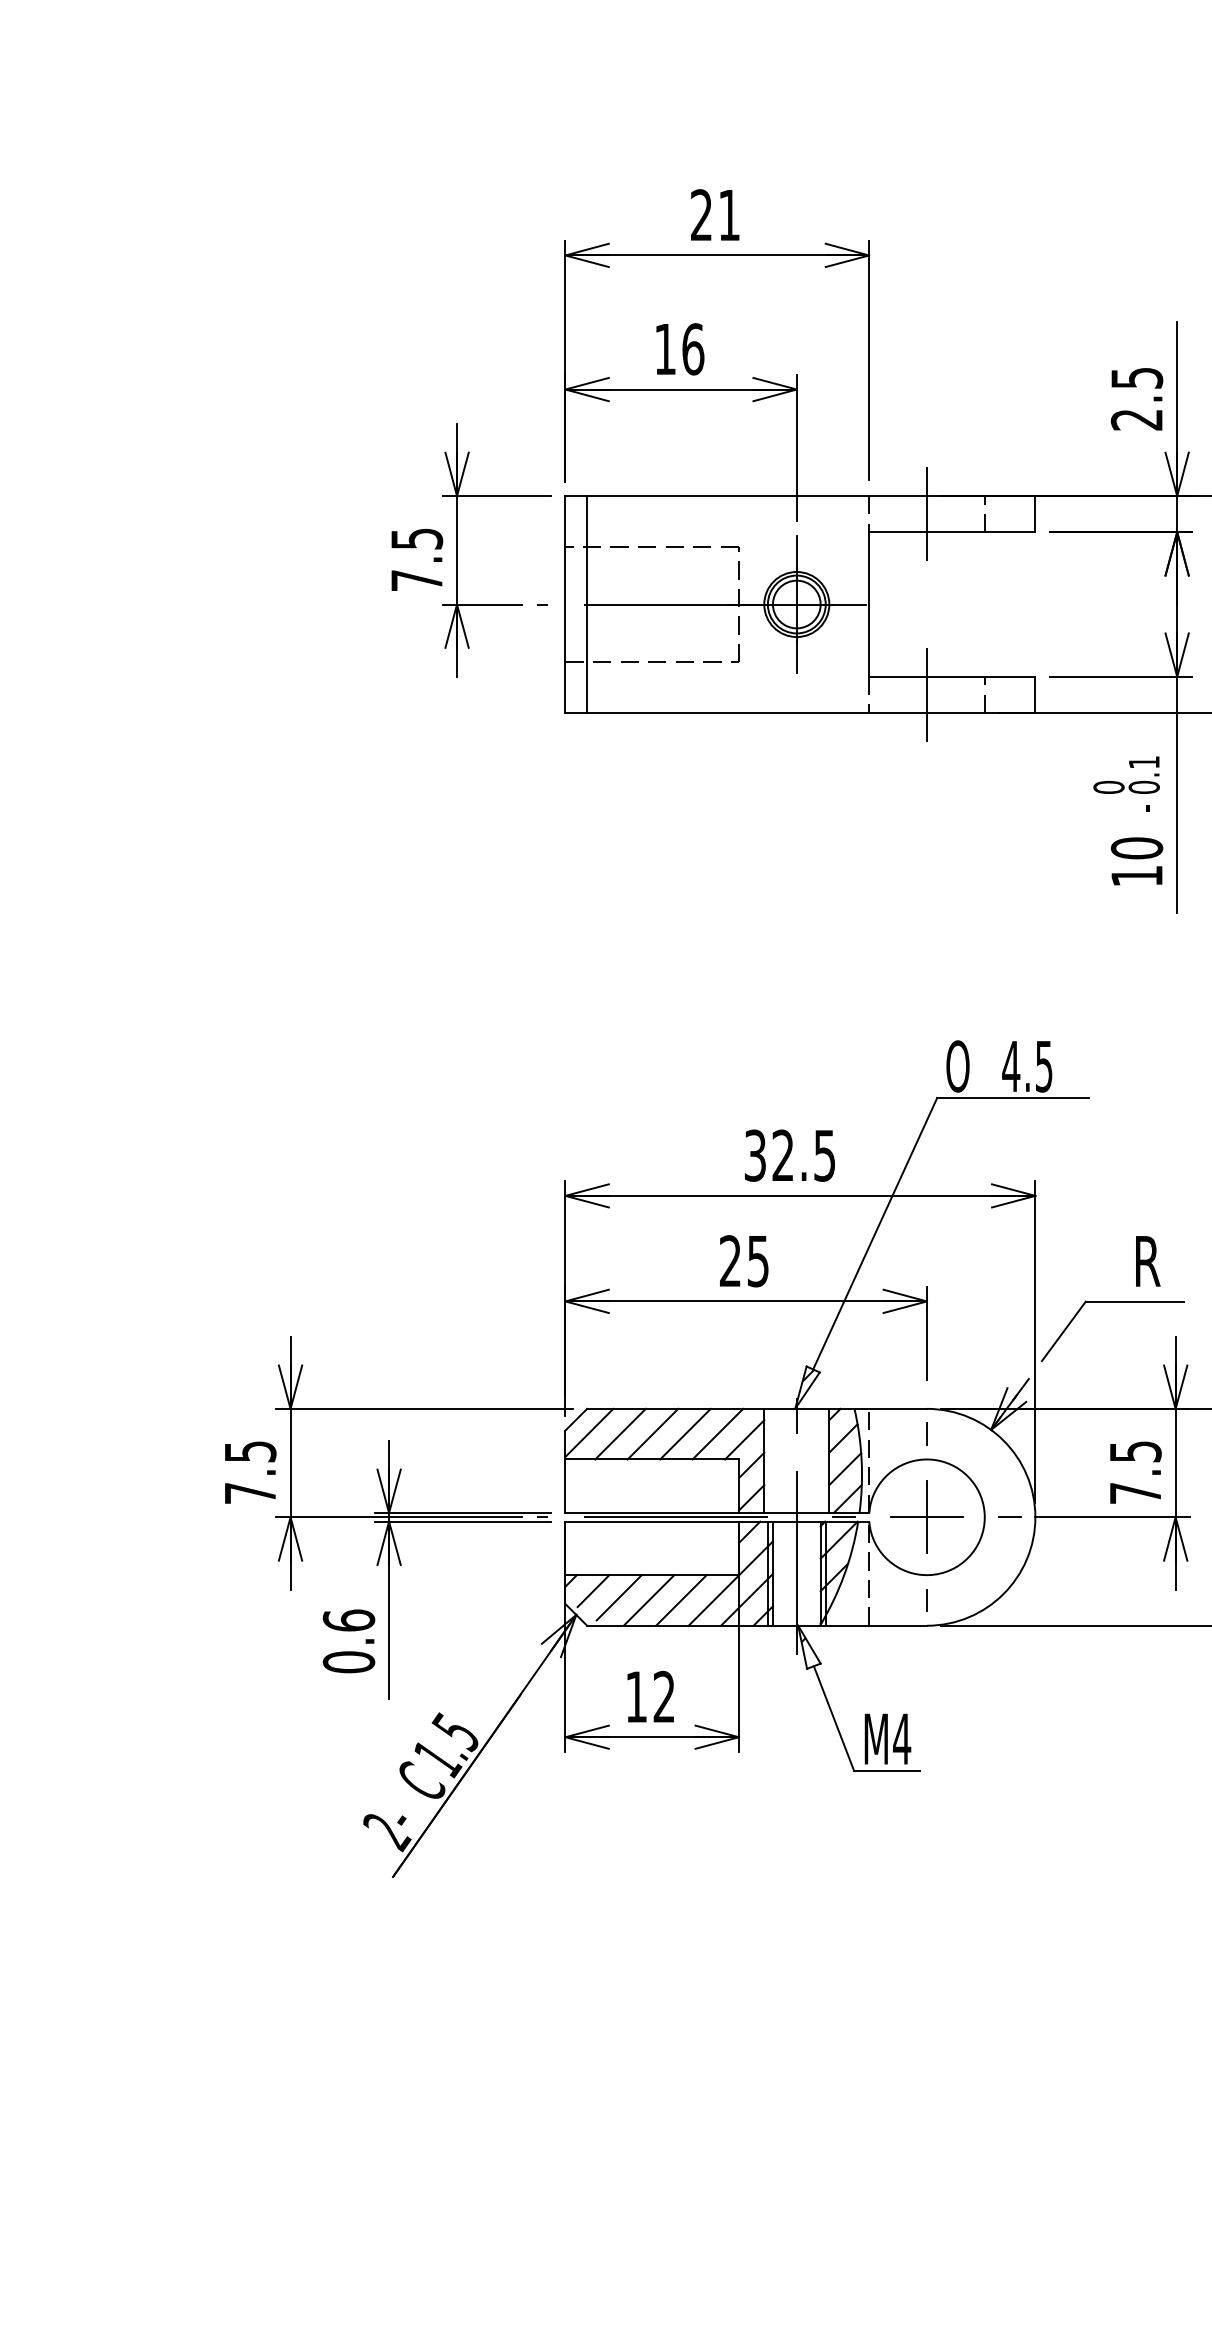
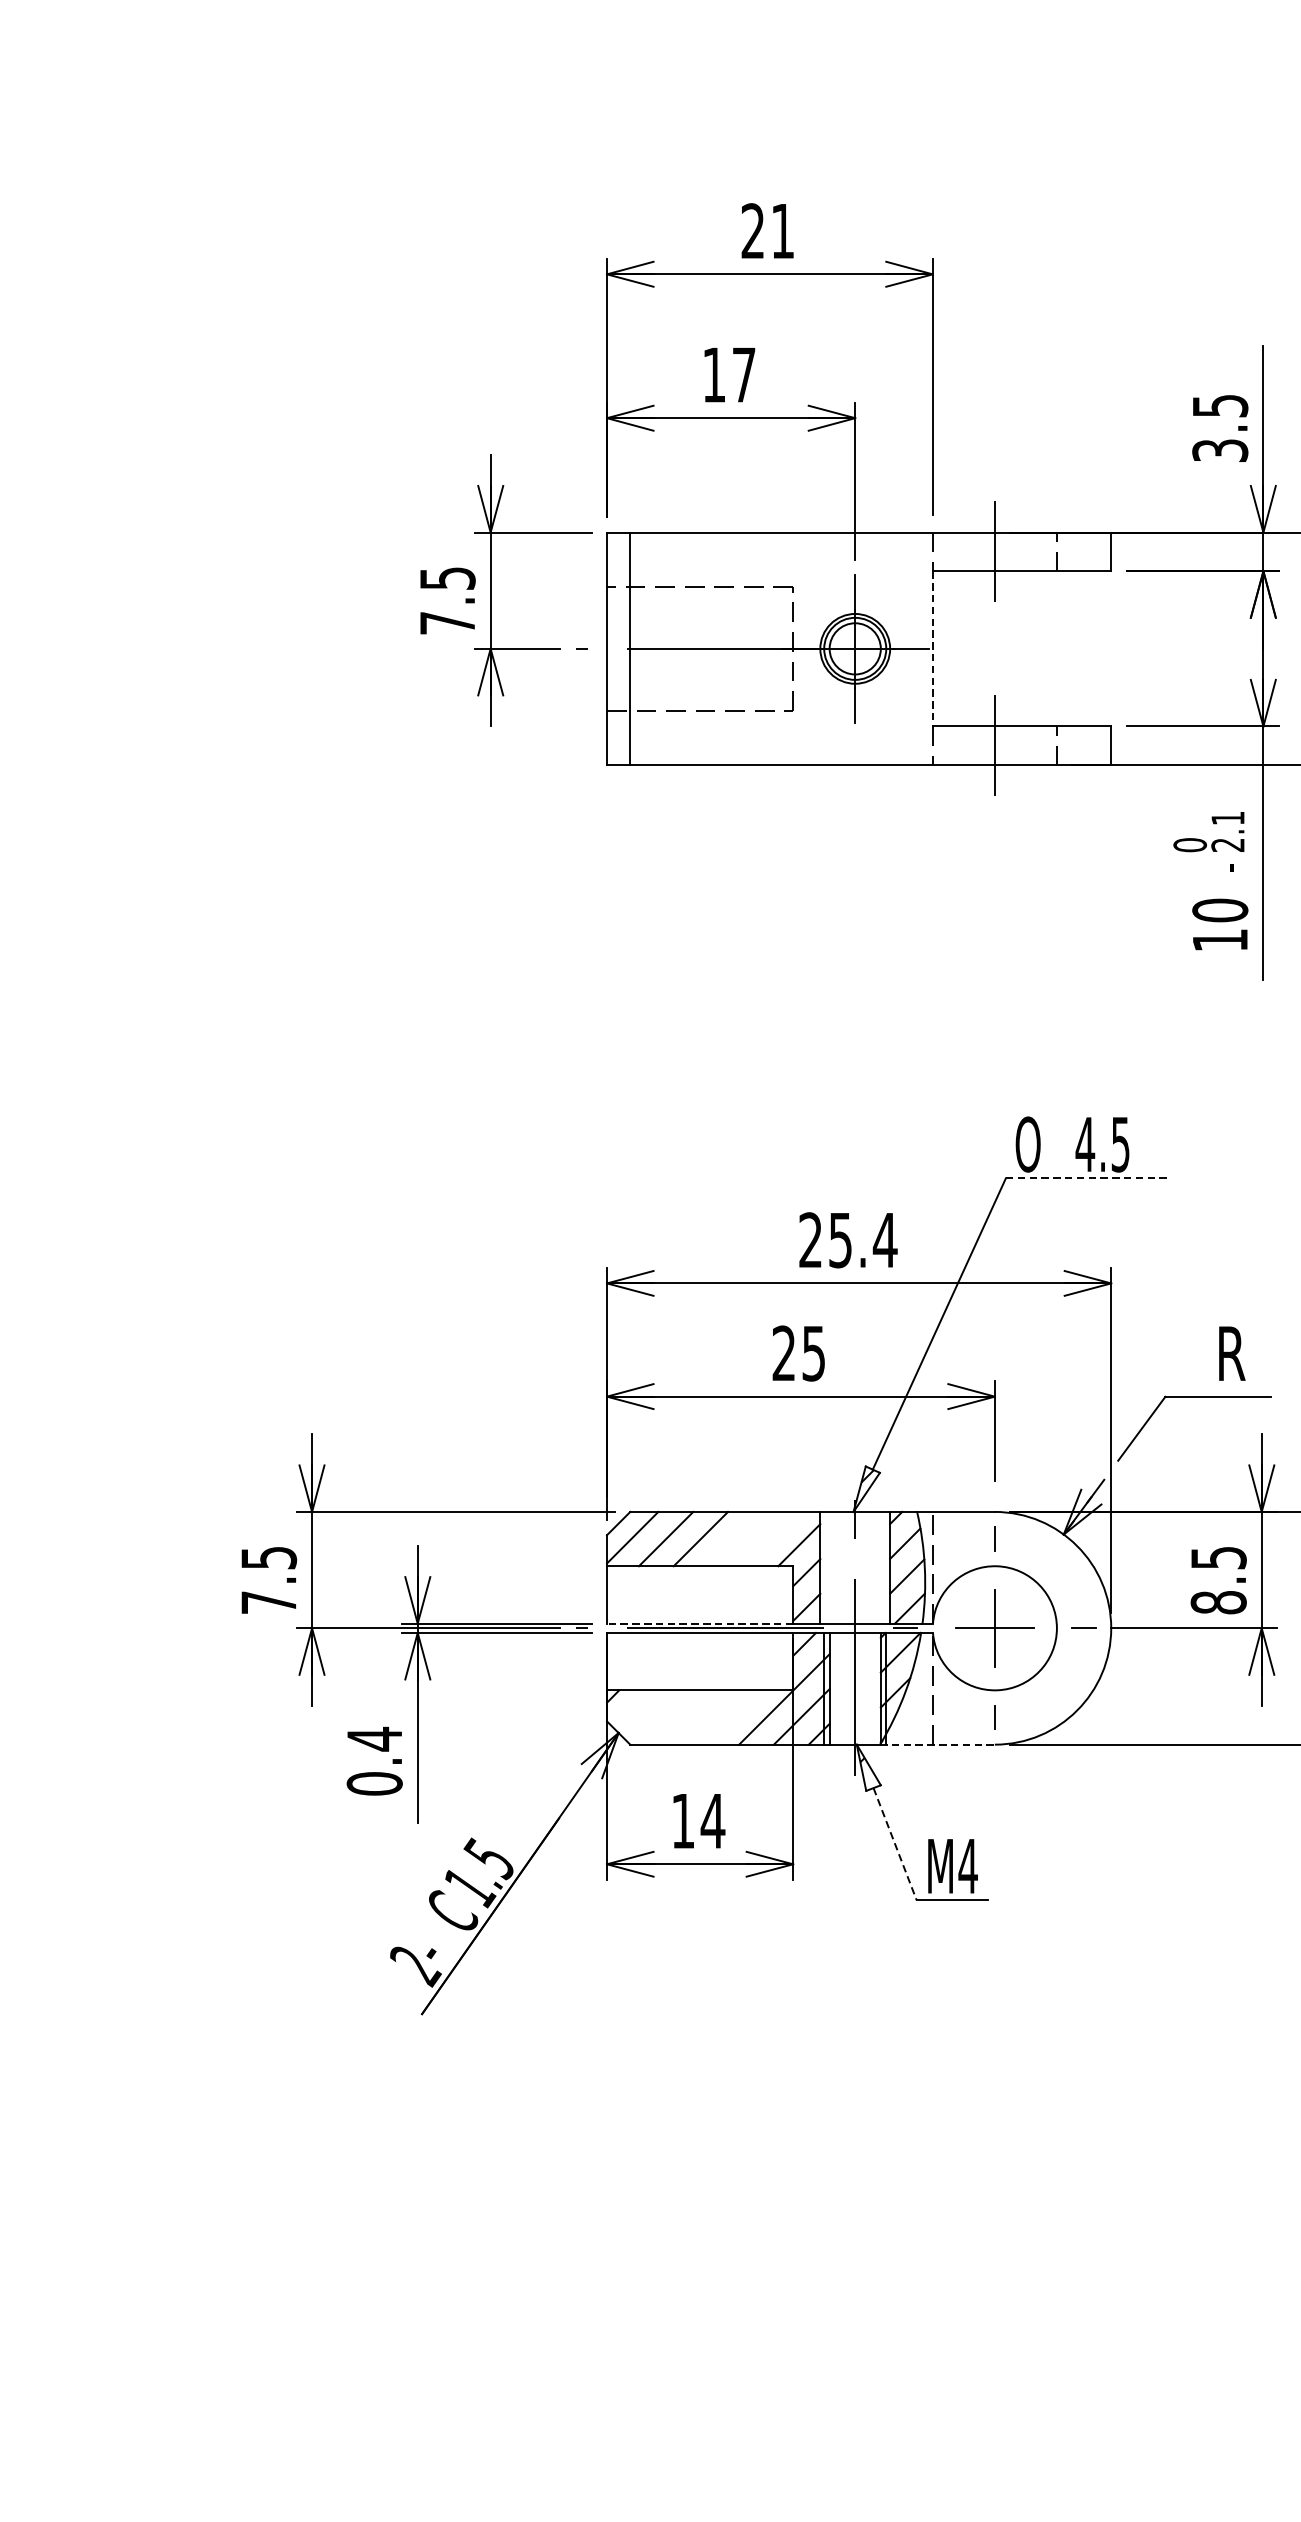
text: (693, 349) -> (744, 375), 16 -> 17
text: (1137, 419) -> (1220, 450), 2.5 -> 3.5
line: (869, 605) -> (933, 649), solid -> dashed
text: (1143, 786) -> (1227, 844), 0.1 -> 2.1
line: (1012, 1098) -> (1086, 1178), solid -> dashed
text: (790, 1155) -> (848, 1240), 32.5 -> 25.4
line: (685, 1433) -> (735, 1538), removed
line: (717, 1433) -> (770, 1538), removed
text: (1135, 1493) -> (1218, 1602), 7.5 -> 8.5
line: (652, 1512) -> (700, 1623), solid -> dashed
line: (593, 1591) -> (637, 1707), removed
line: (618, 1597) -> (663, 1714), removed
line: (648, 1600) -> (696, 1717), removed
line: (681, 1600) -> (731, 1717), removed
text: (348, 1620) -> (374, 1739), 0.6 -> 0.4
line: (873, 1625) -> (937, 1744), solid -> dashed
text: (663, 1696) -> (712, 1820), 12 -> 14
line: (833, 1718) -> (894, 1844), solid -> dashed

